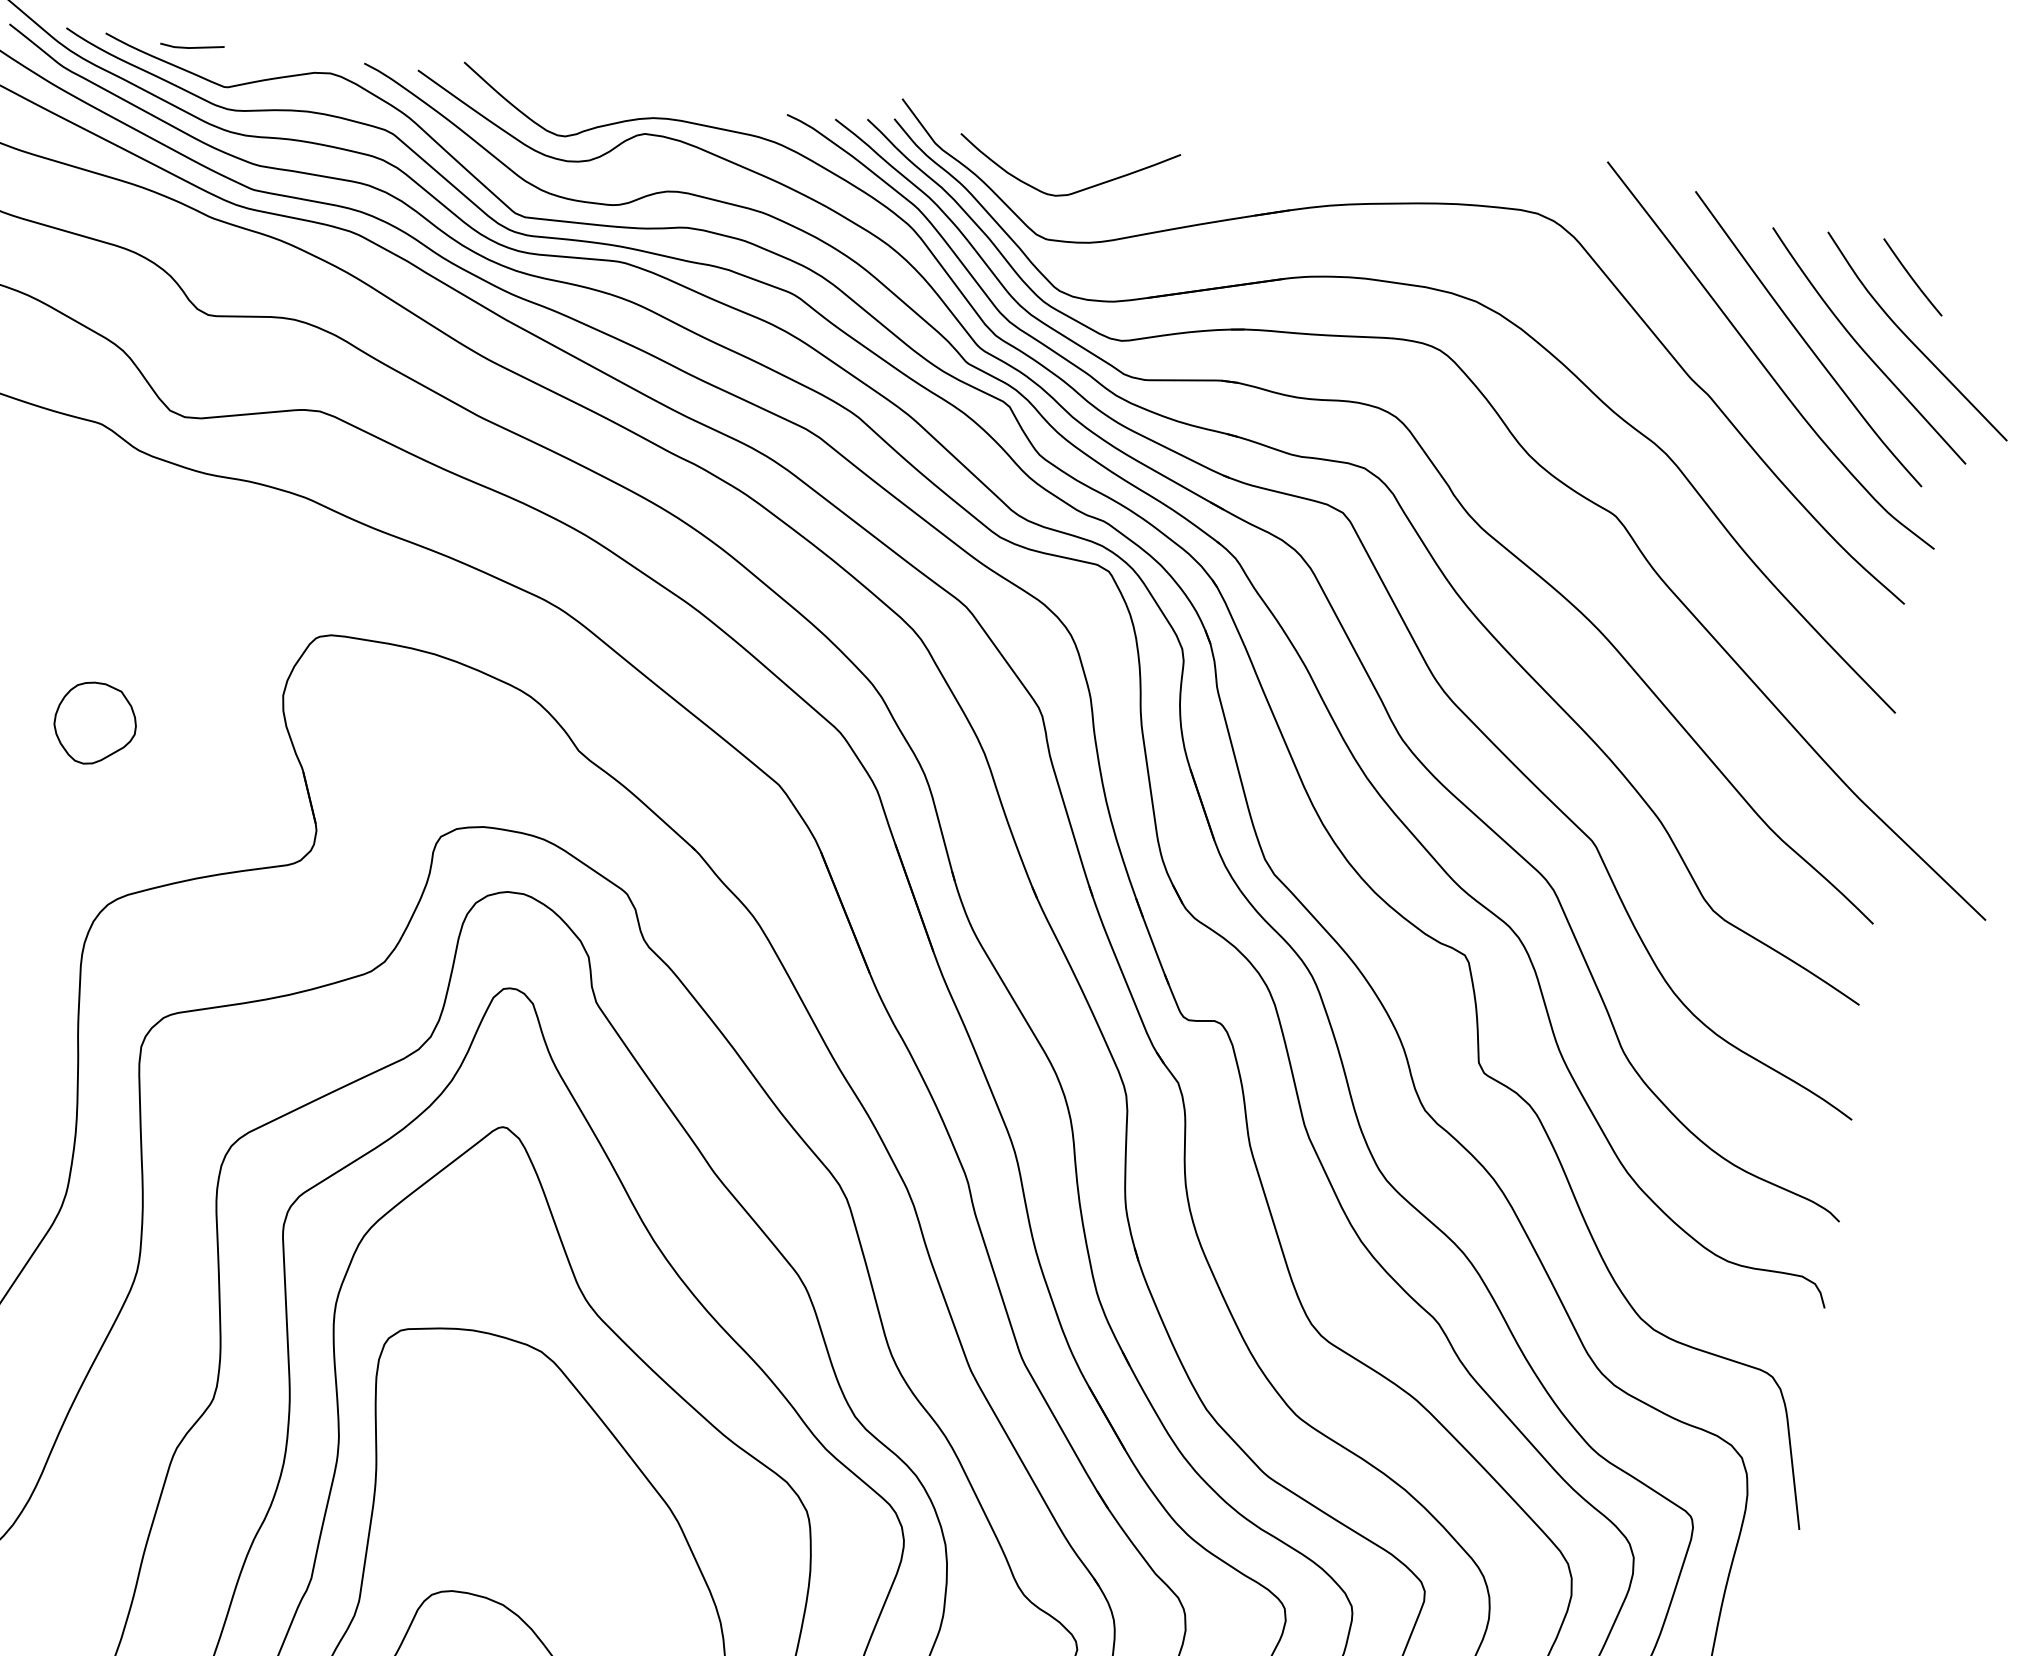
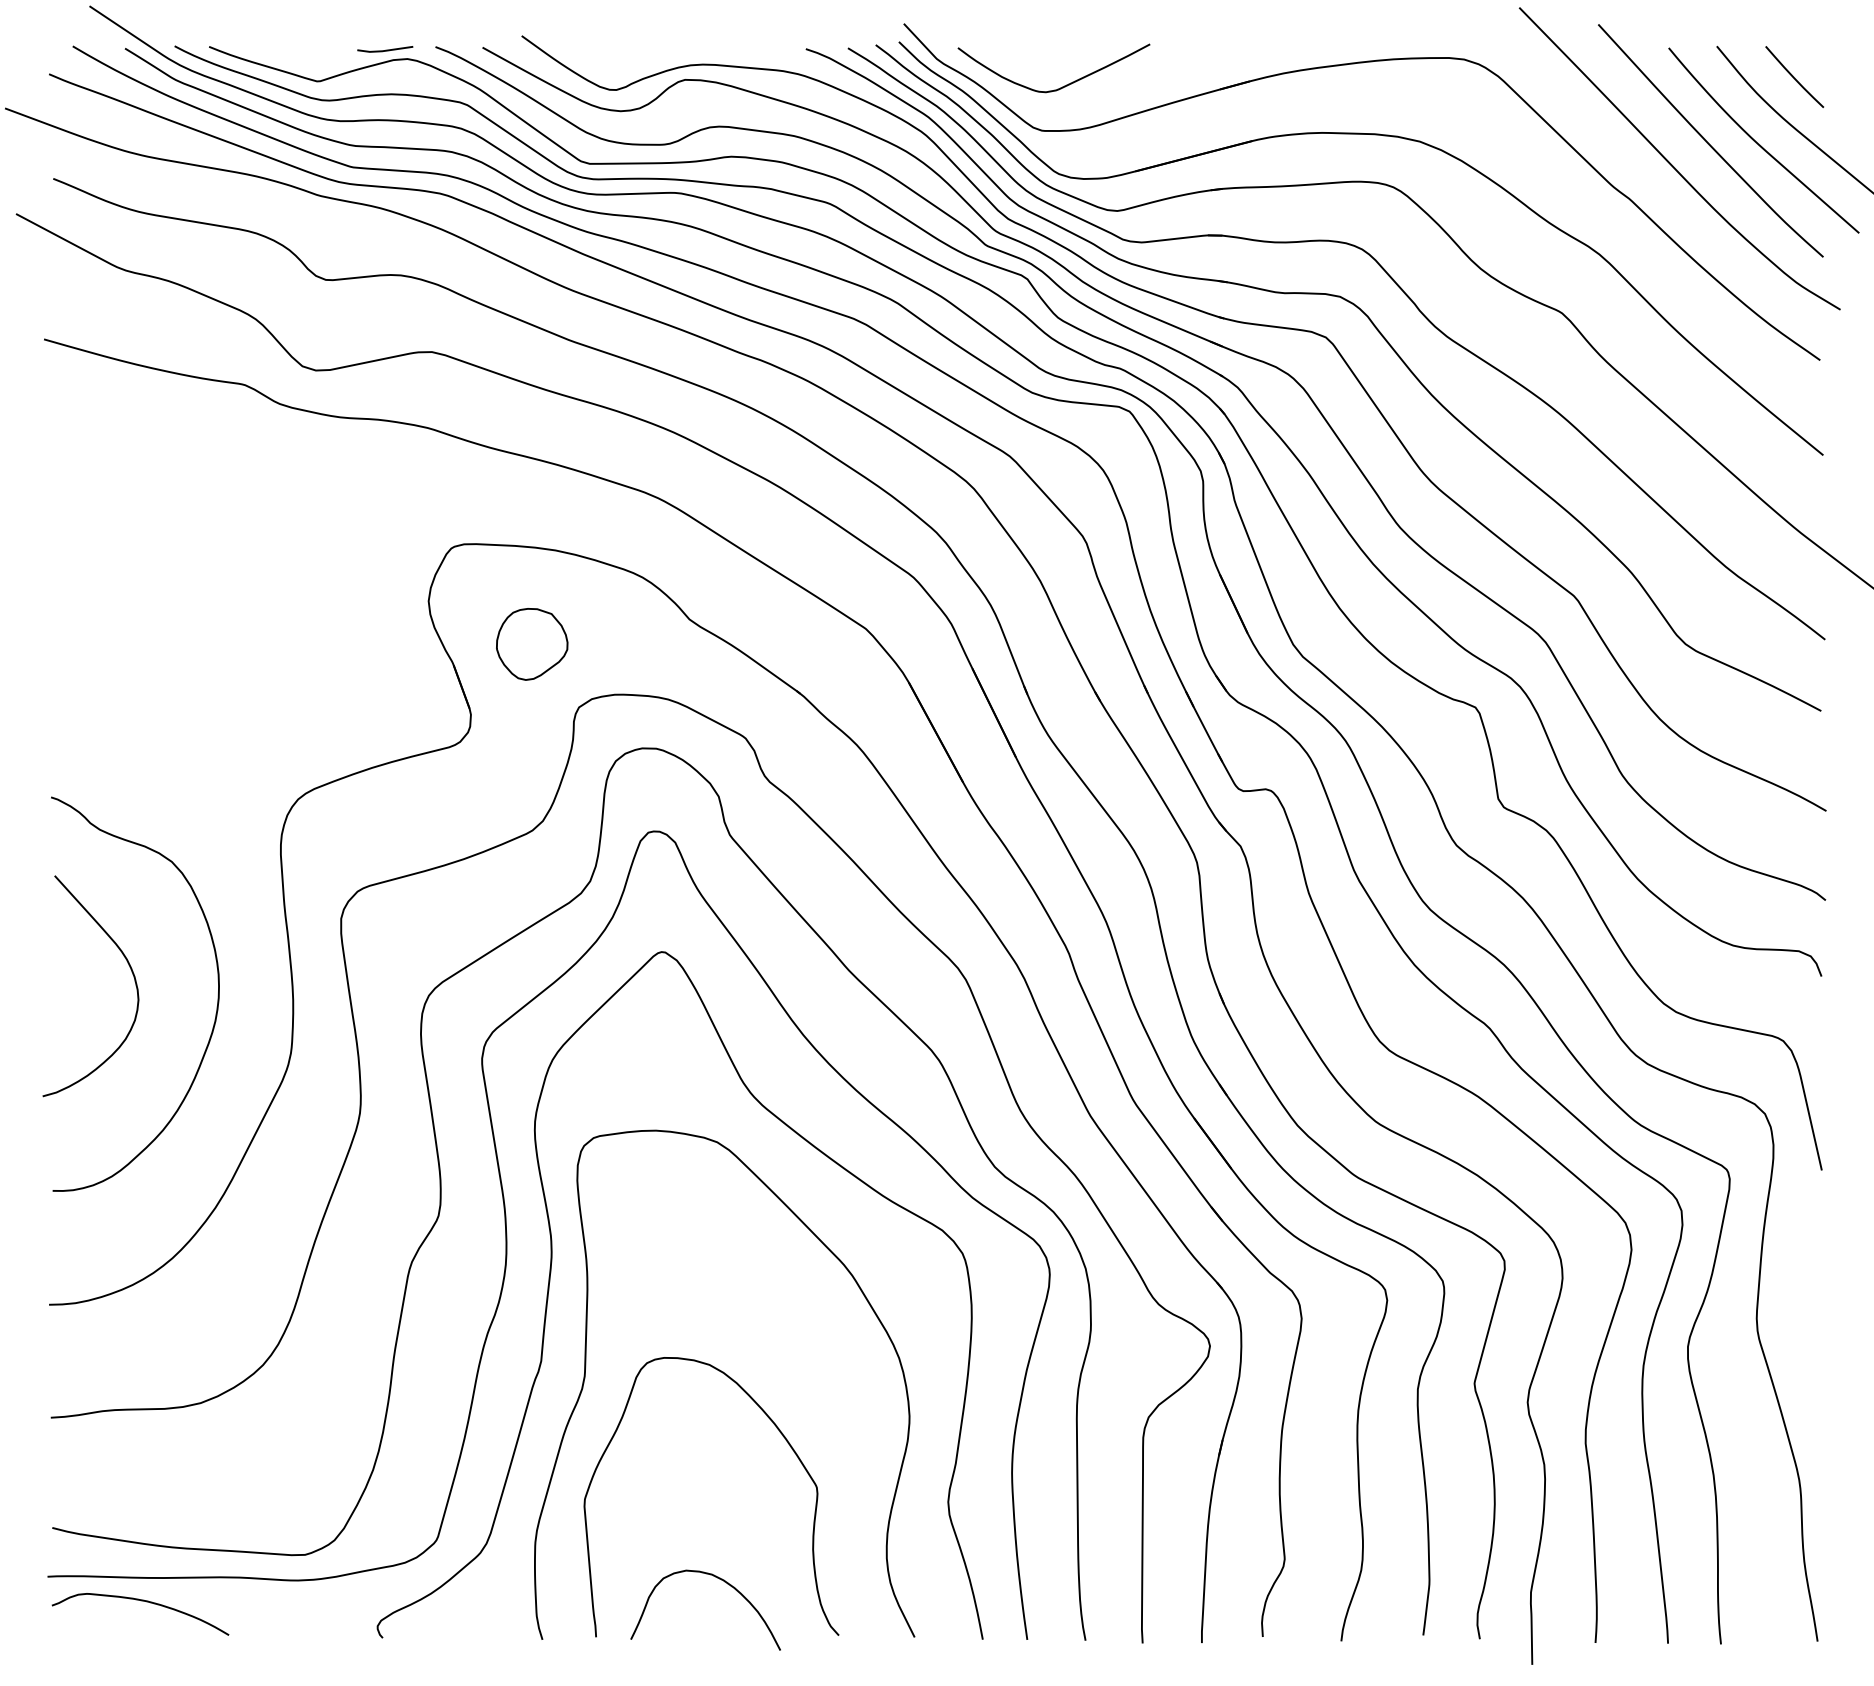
line: (192, 46) -> (385, 49), moved
part: (95, 723) -> (532, 644), moved

